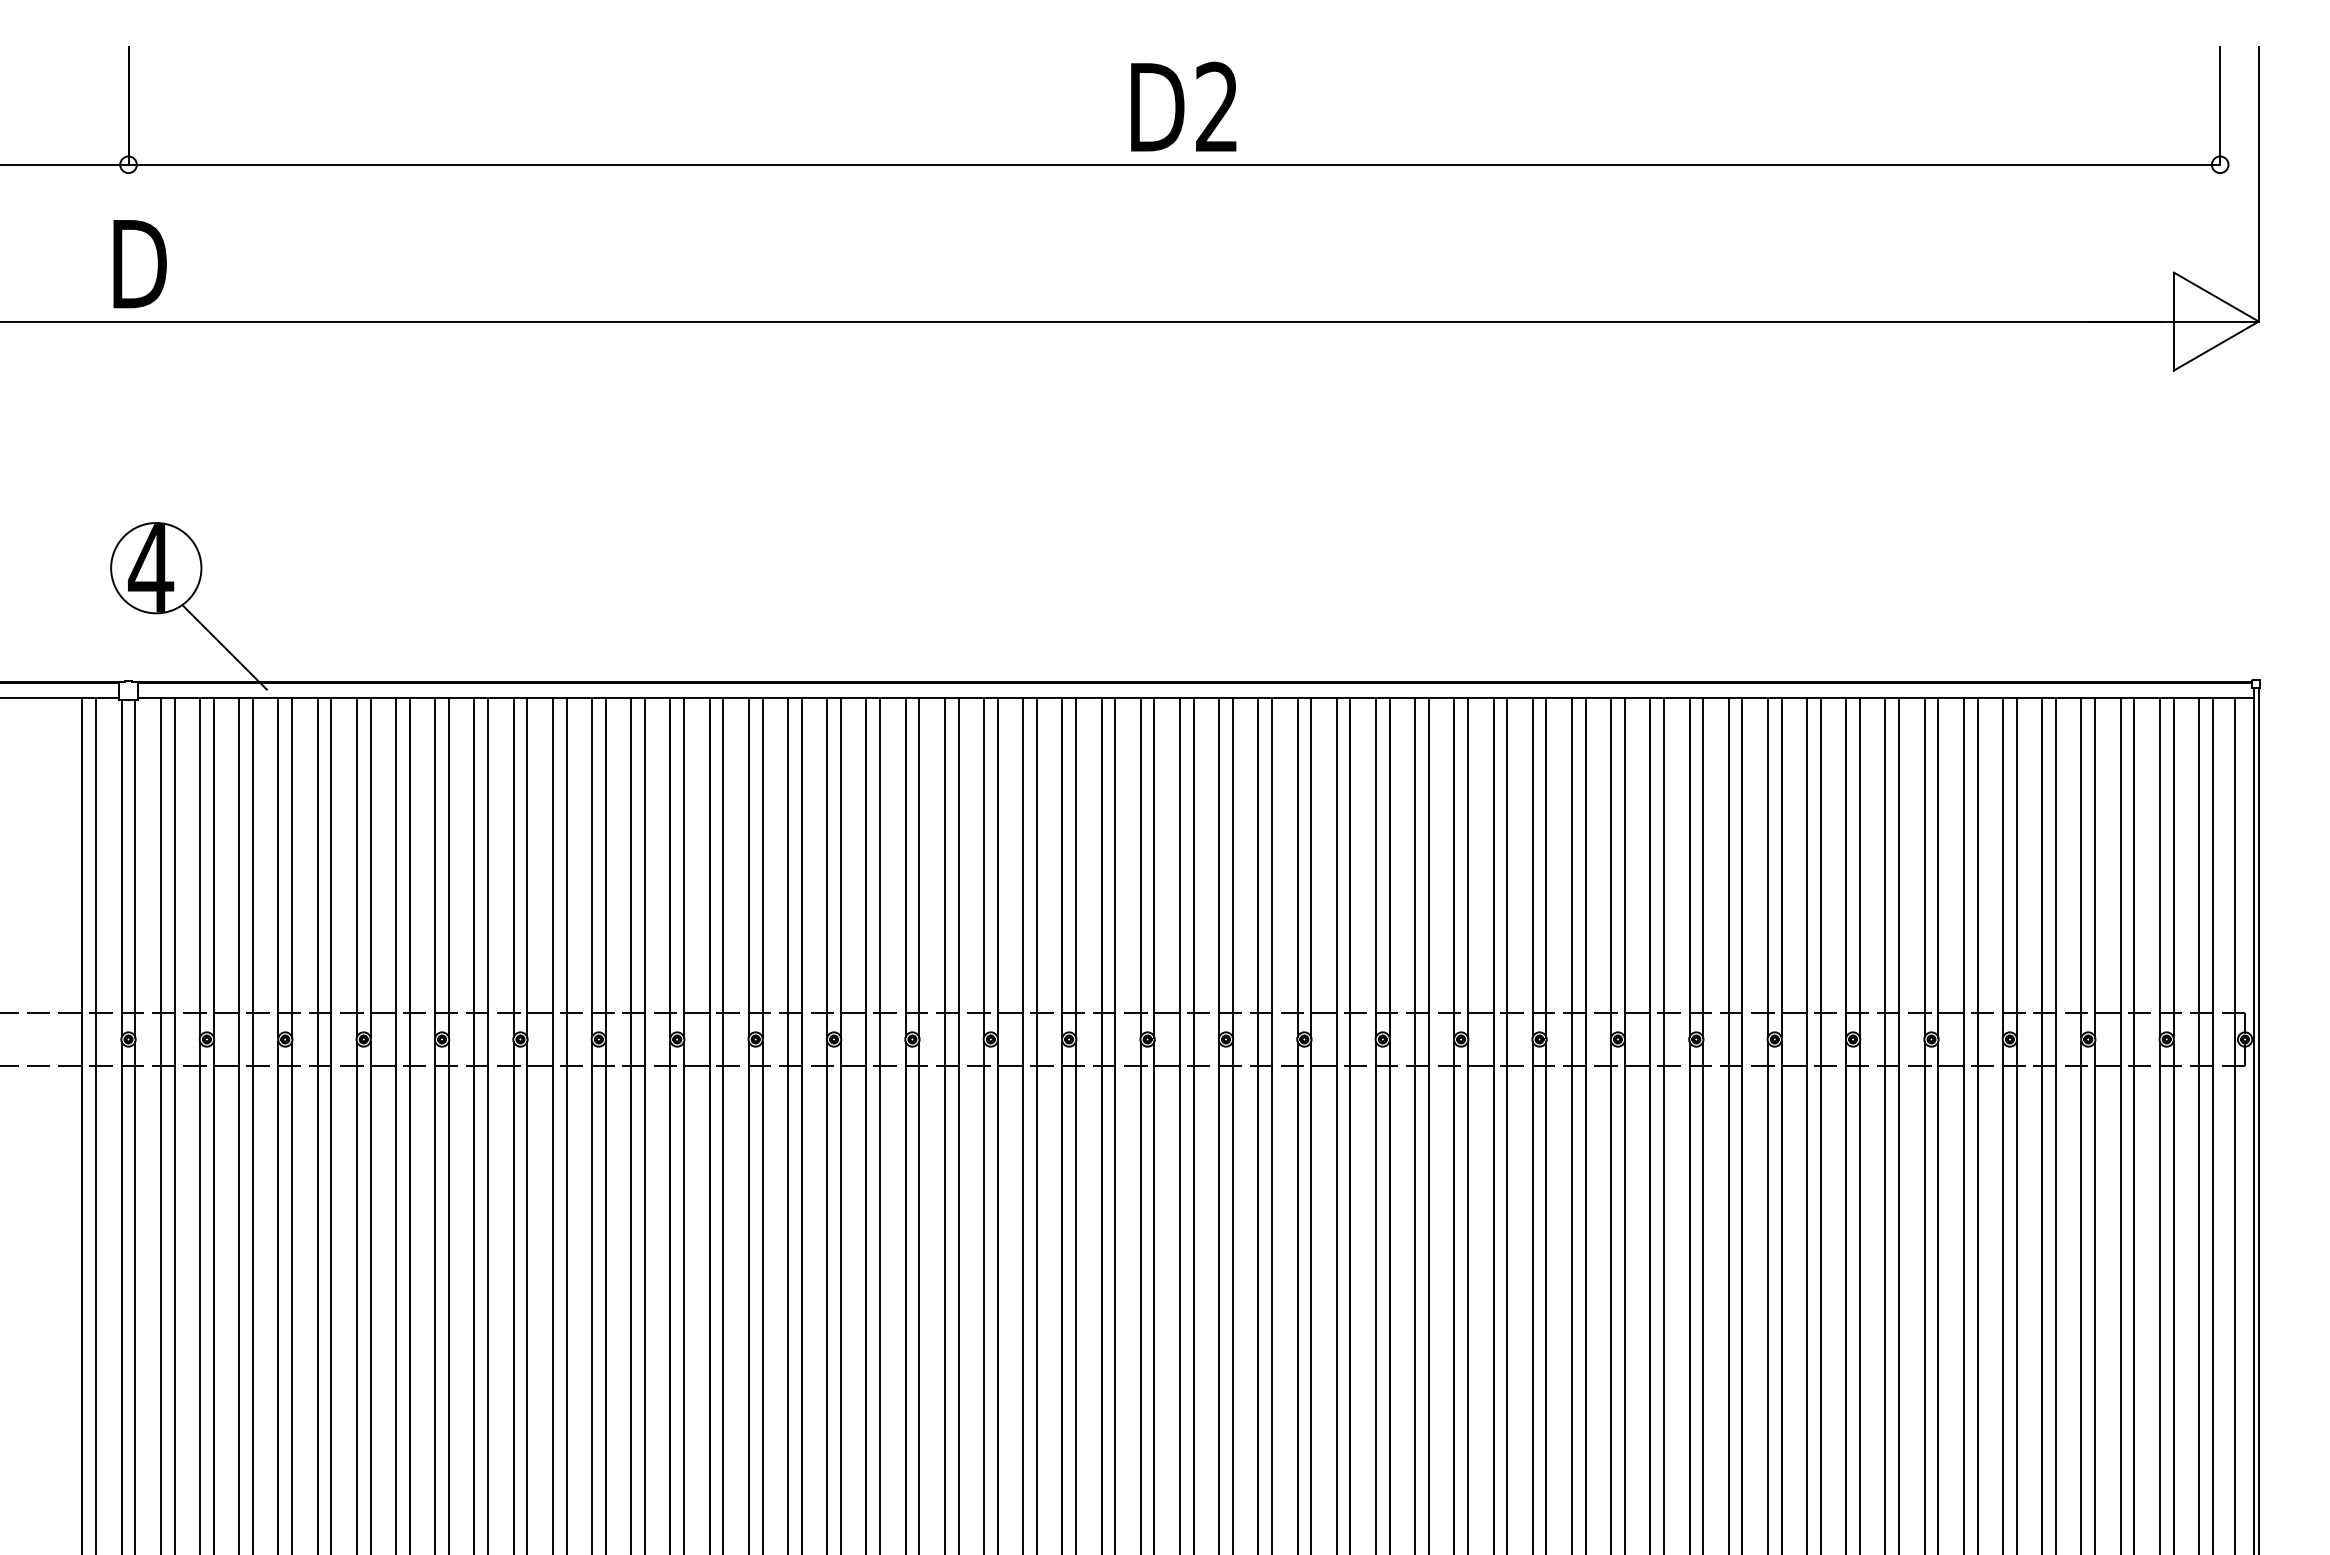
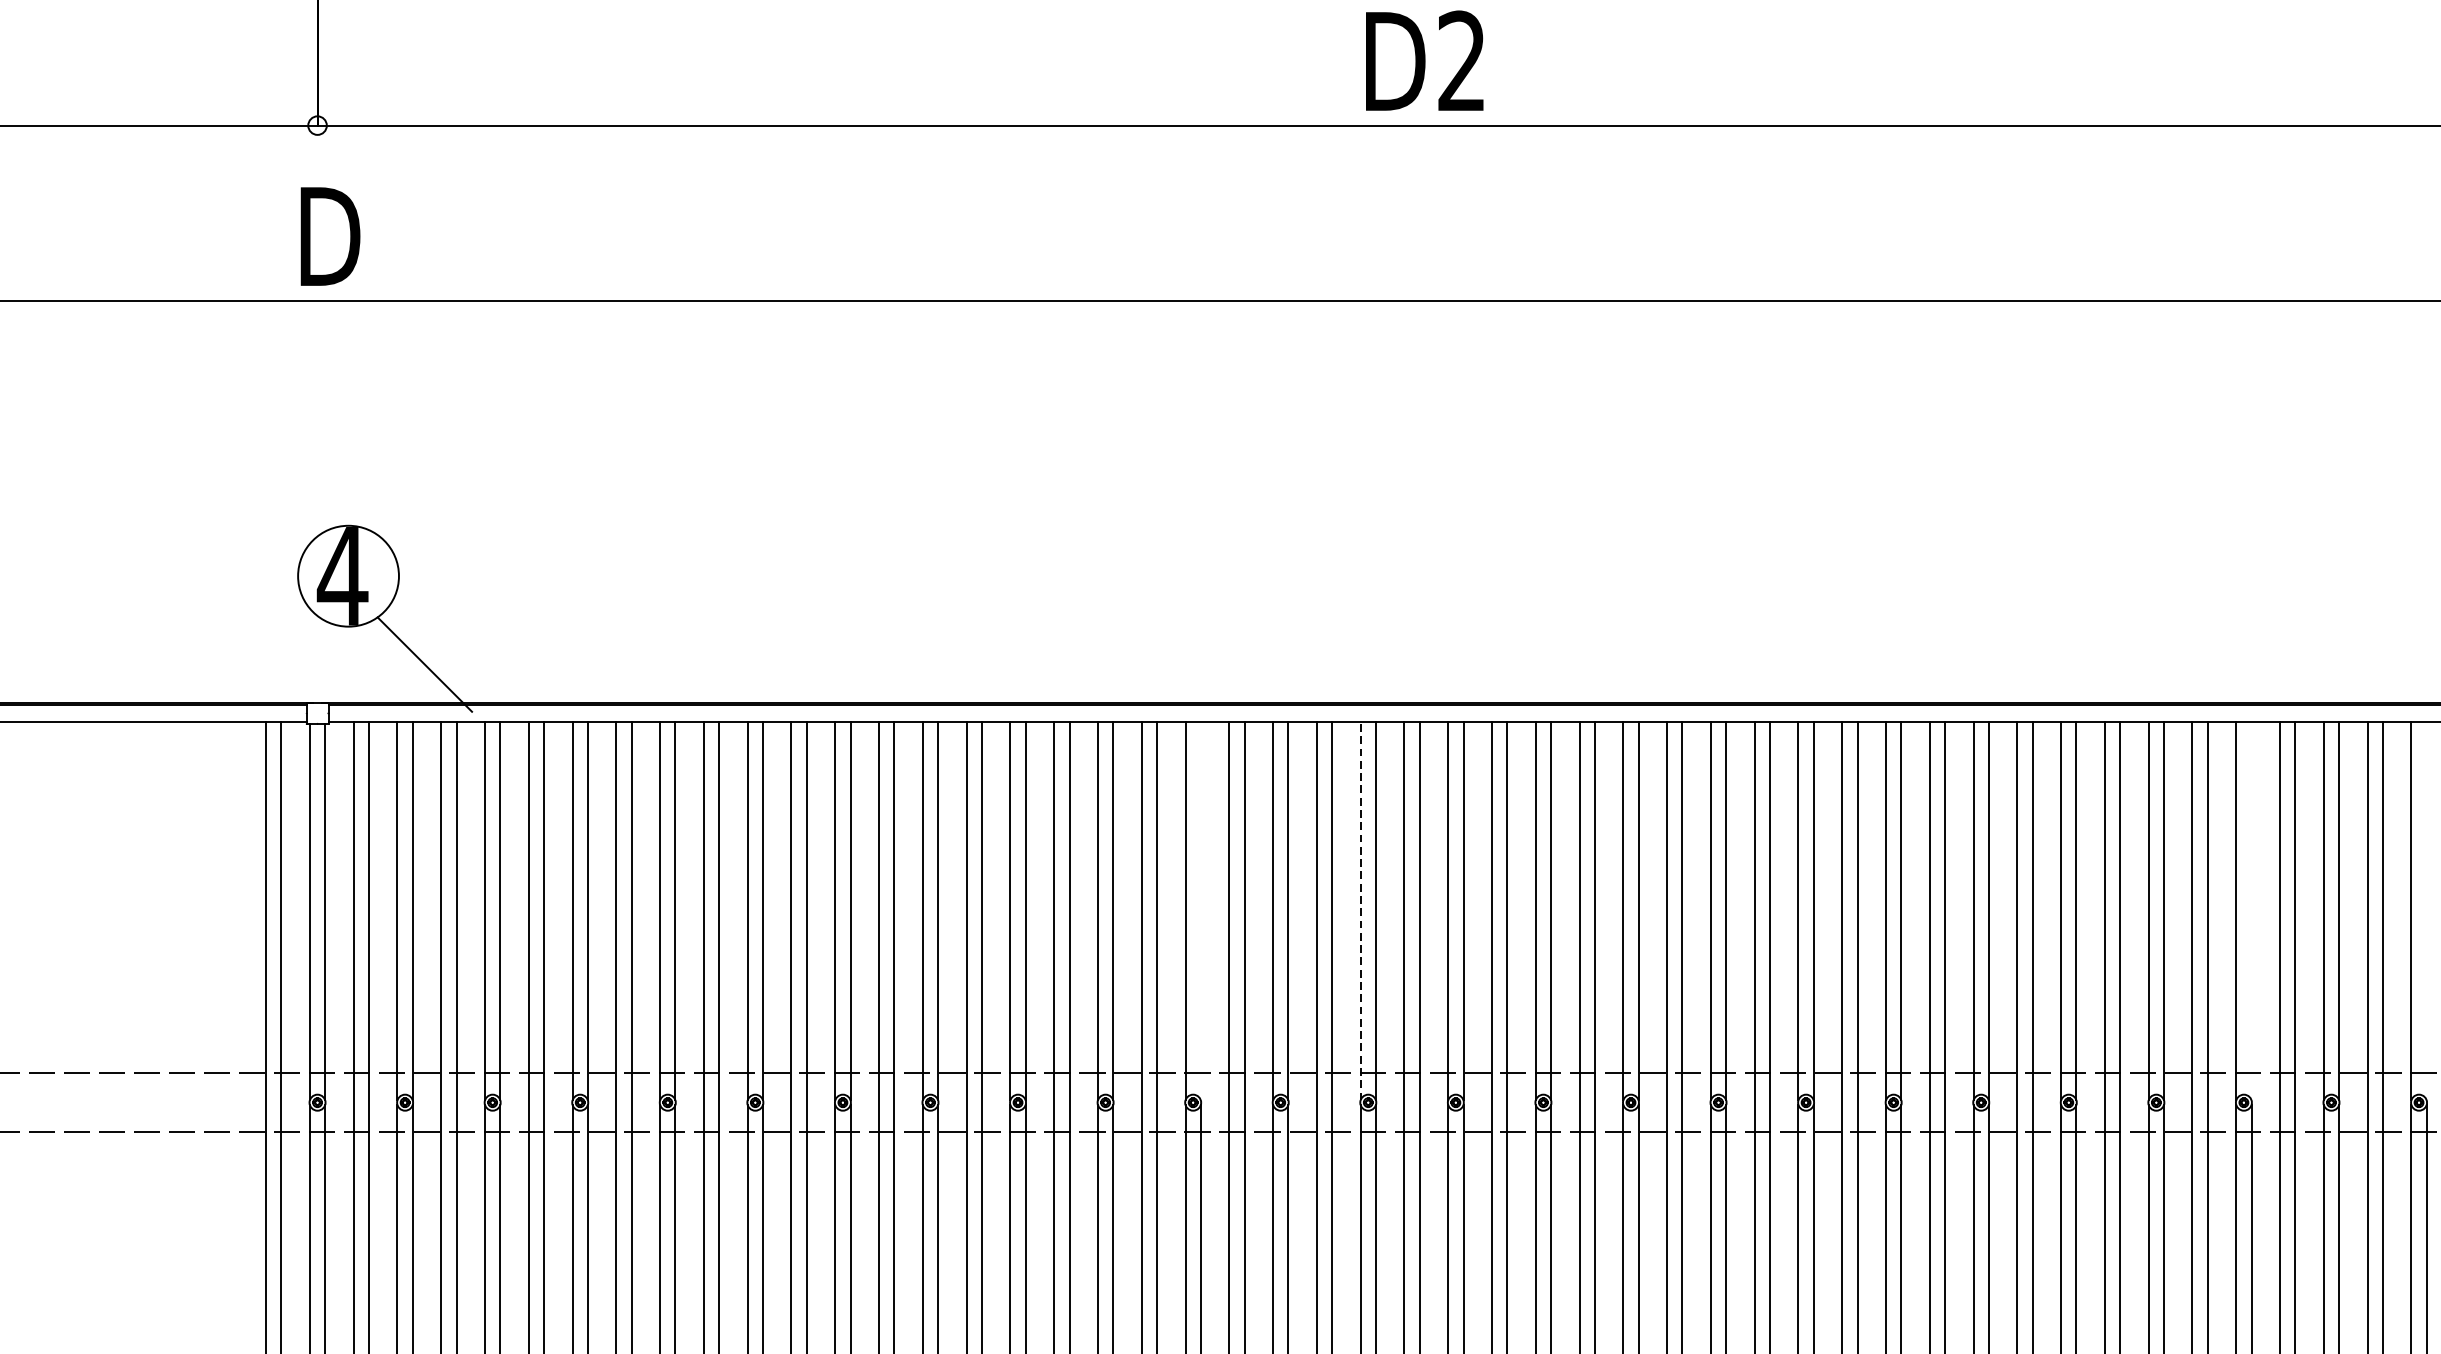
text: (1183, 106) -> (1424, 60), moved
line: (919, 867) -> (1201, 910), removed
line: (1062, 867) -> (1360, 910), solid -> dashed
line: (1859, 867) -> (2251, 910), removed
line: (2016, 867) -> (2426, 910), removed

